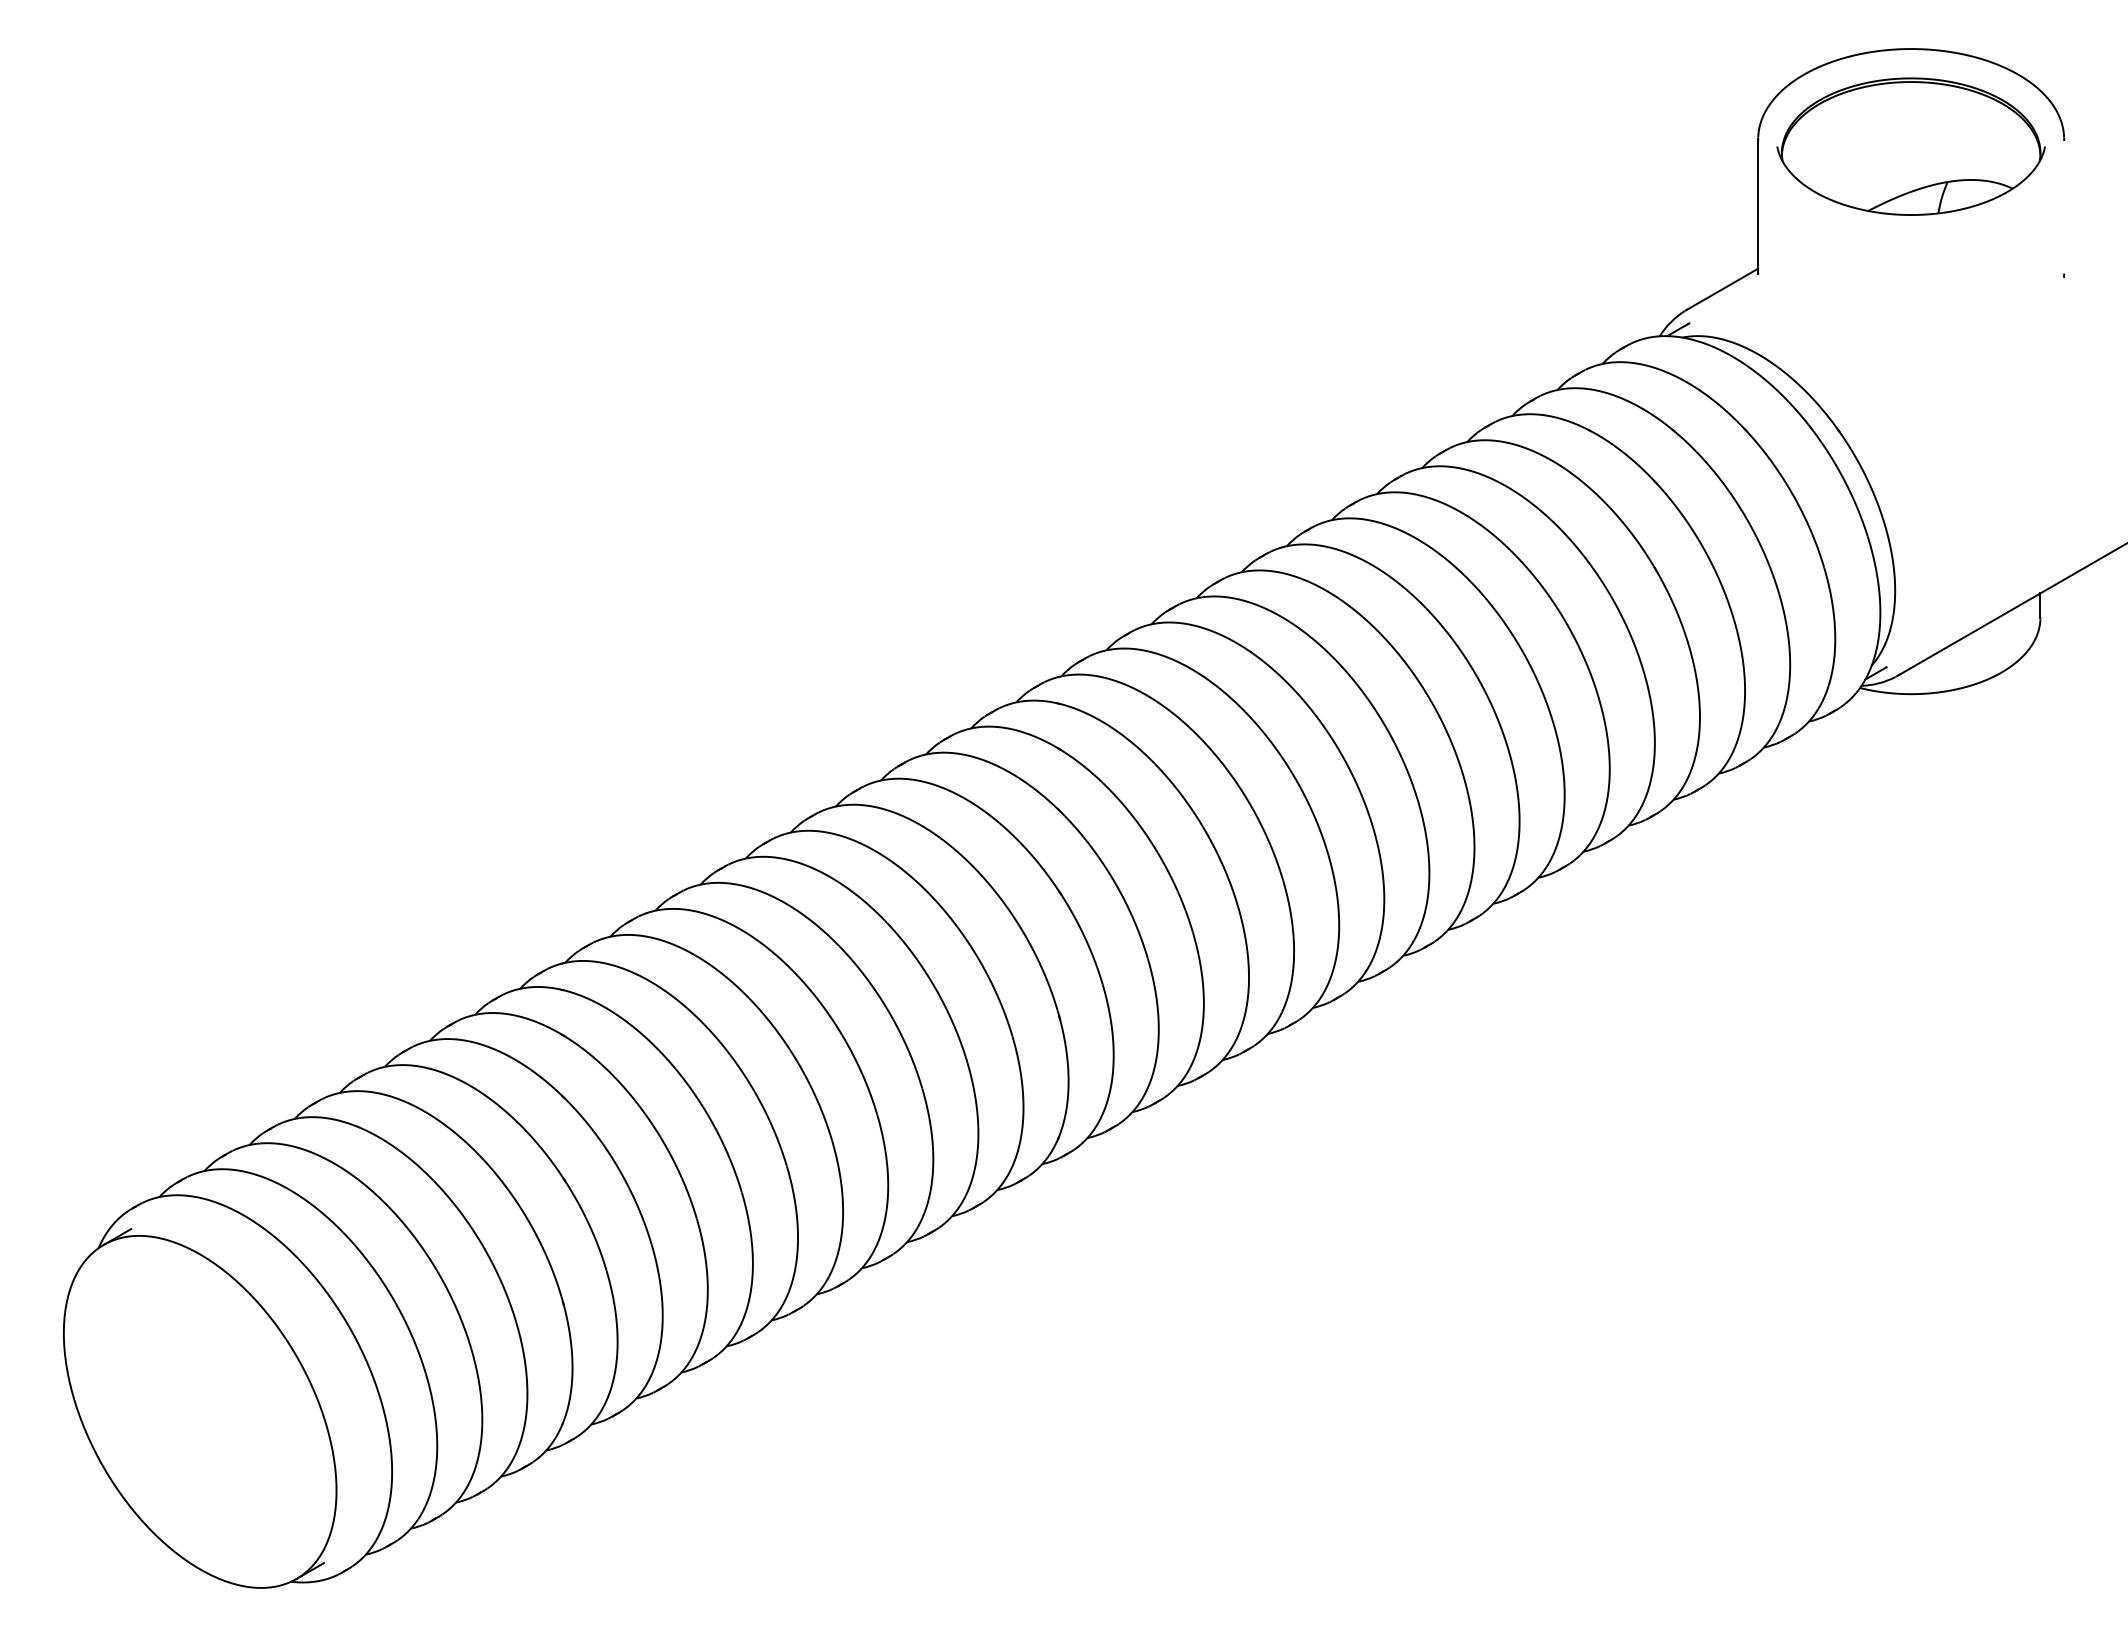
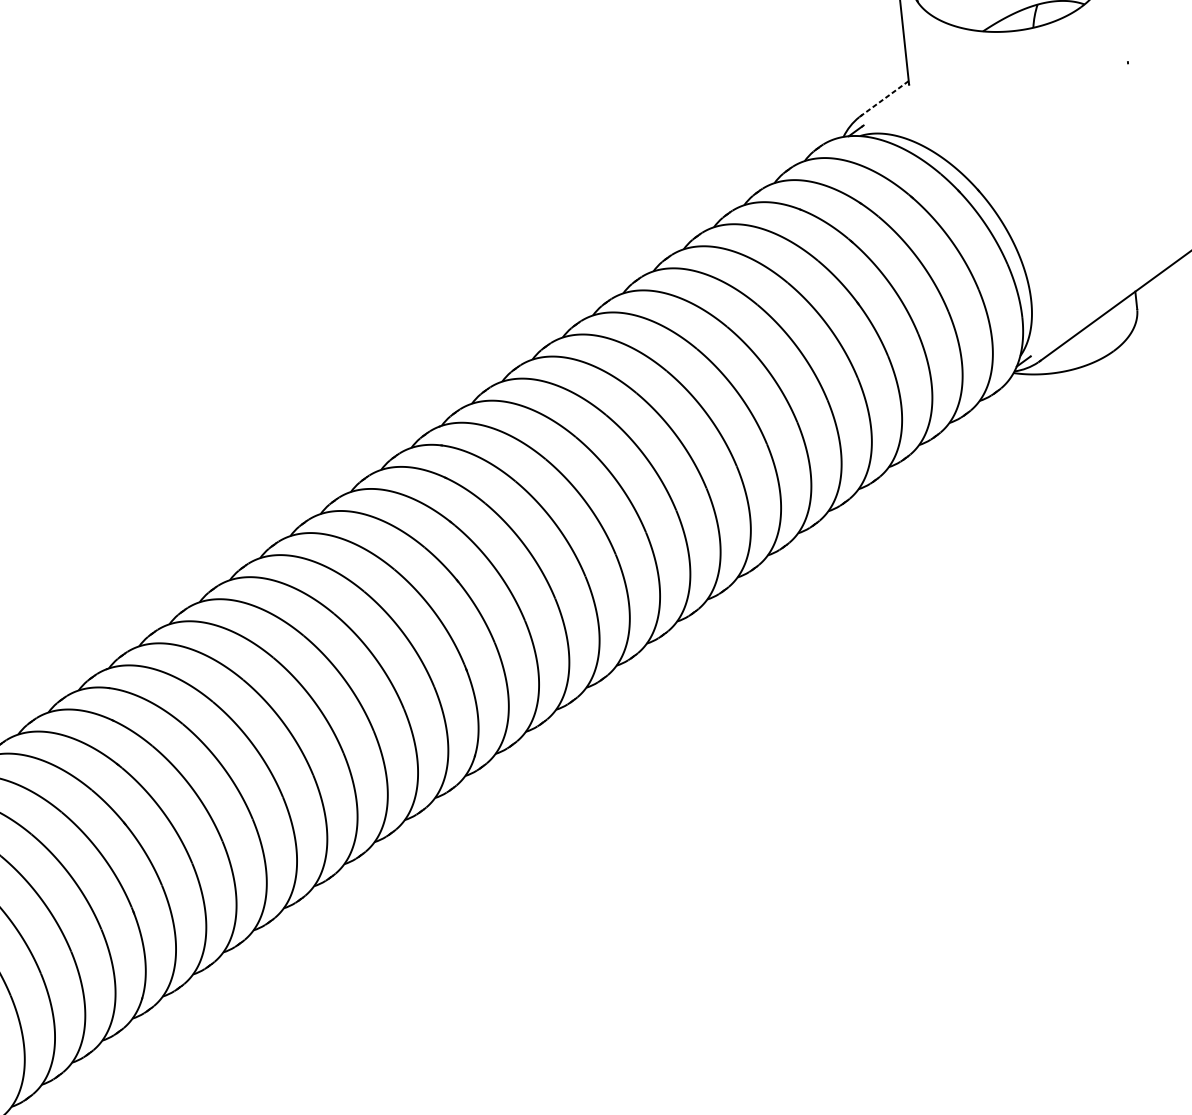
line: (1722, 289) -> (884, 98), solid -> dashed

